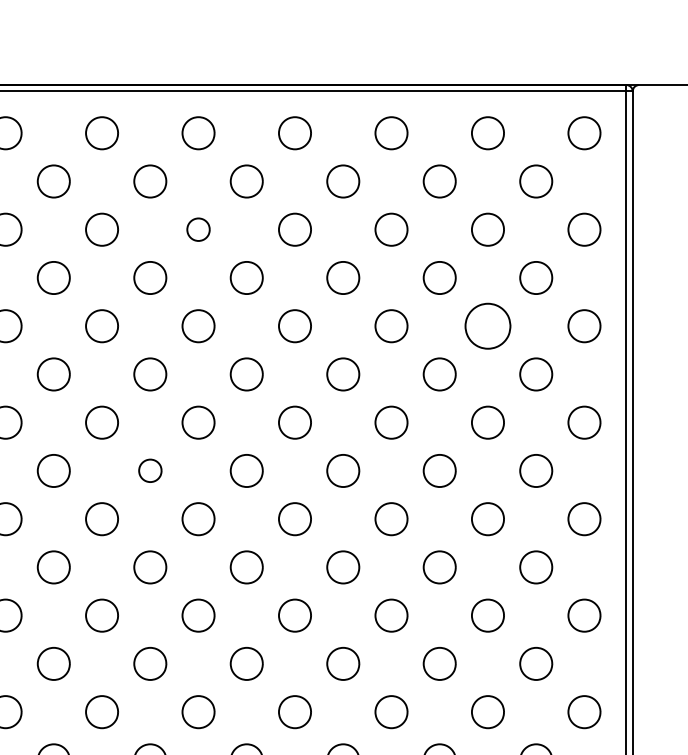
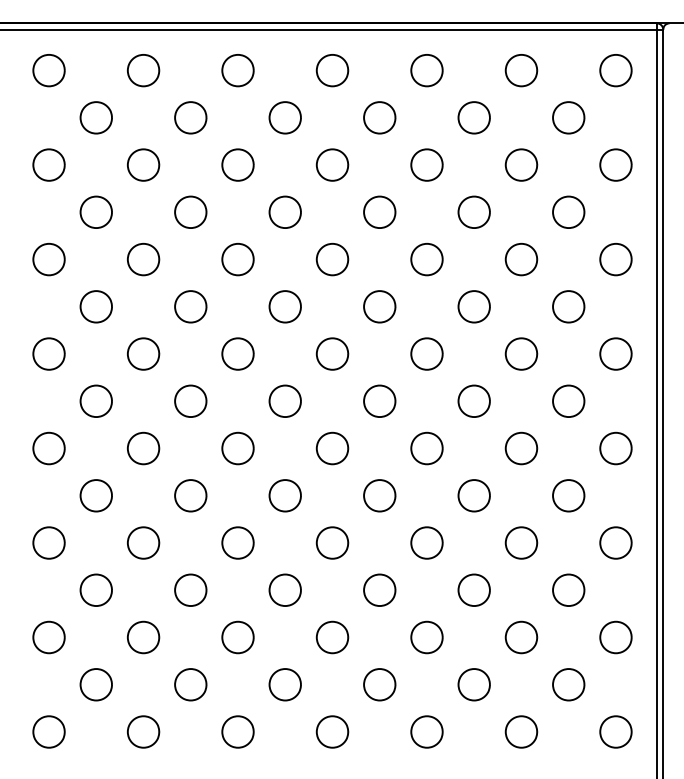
part: (198, 229) -> (237, 164), size x1.43
part: (488, 326) -> (521, 259), size x0.71
part: (150, 470) -> (190, 400), size x1.43

